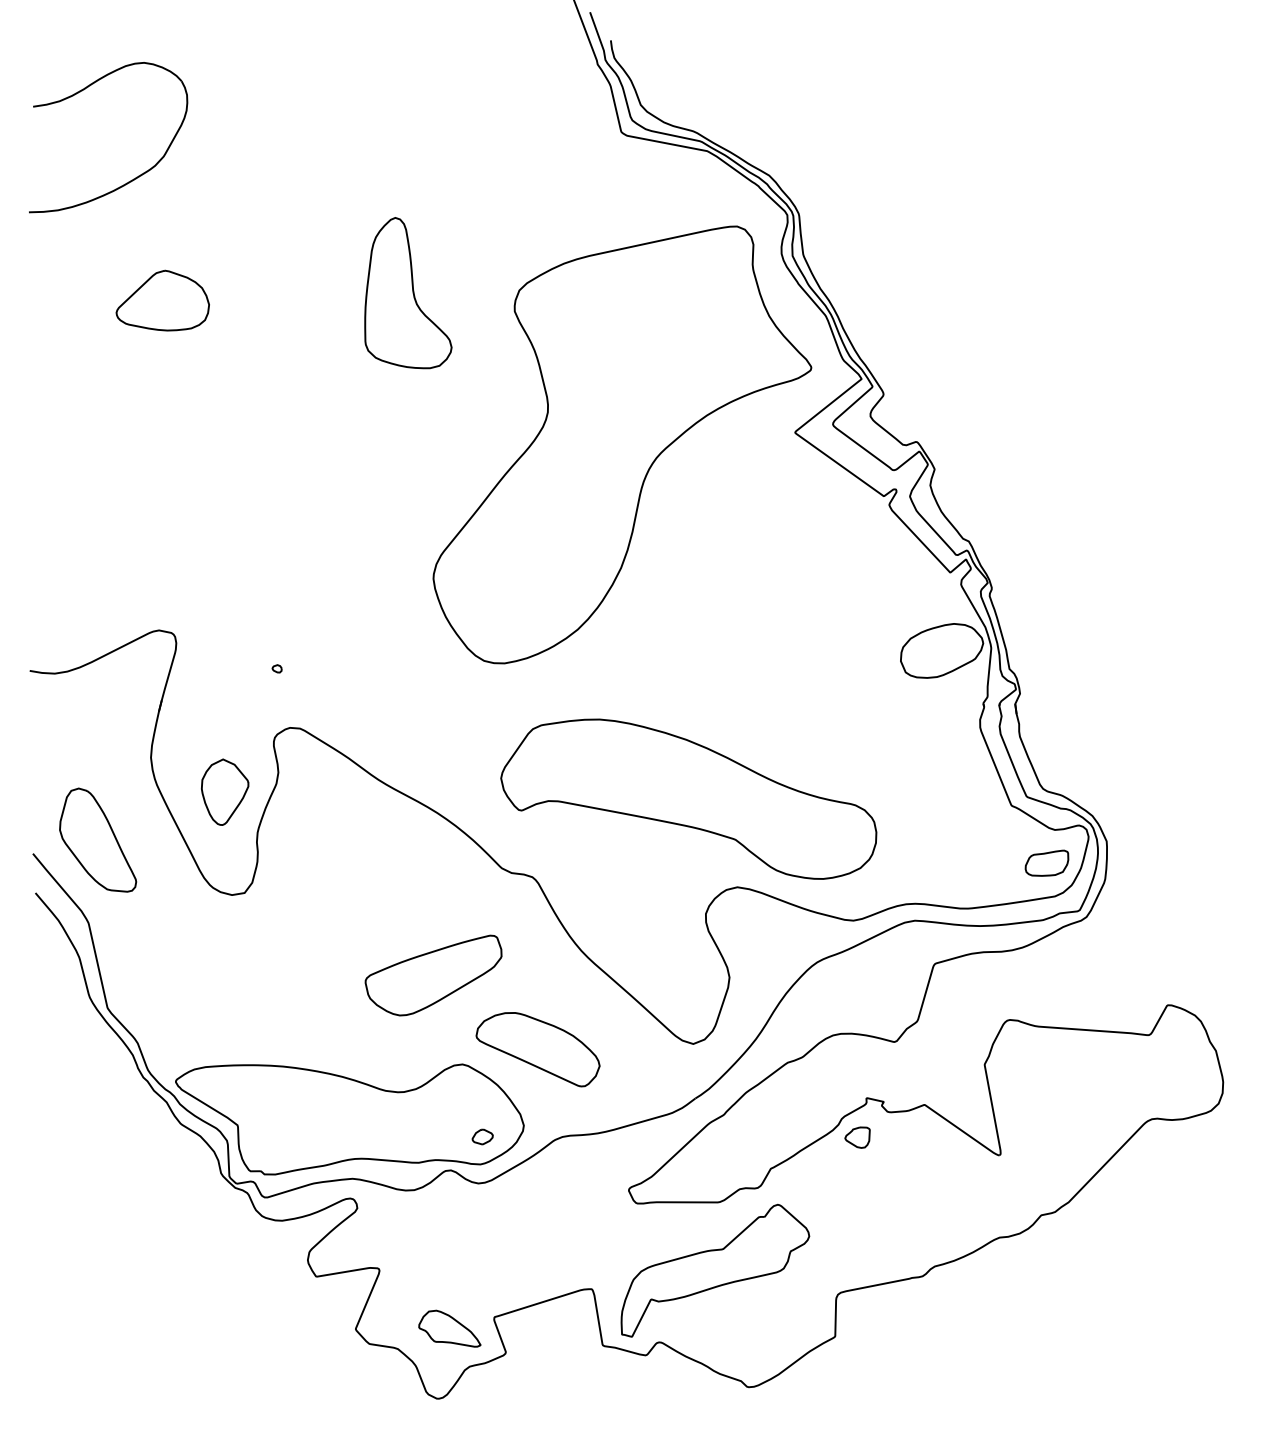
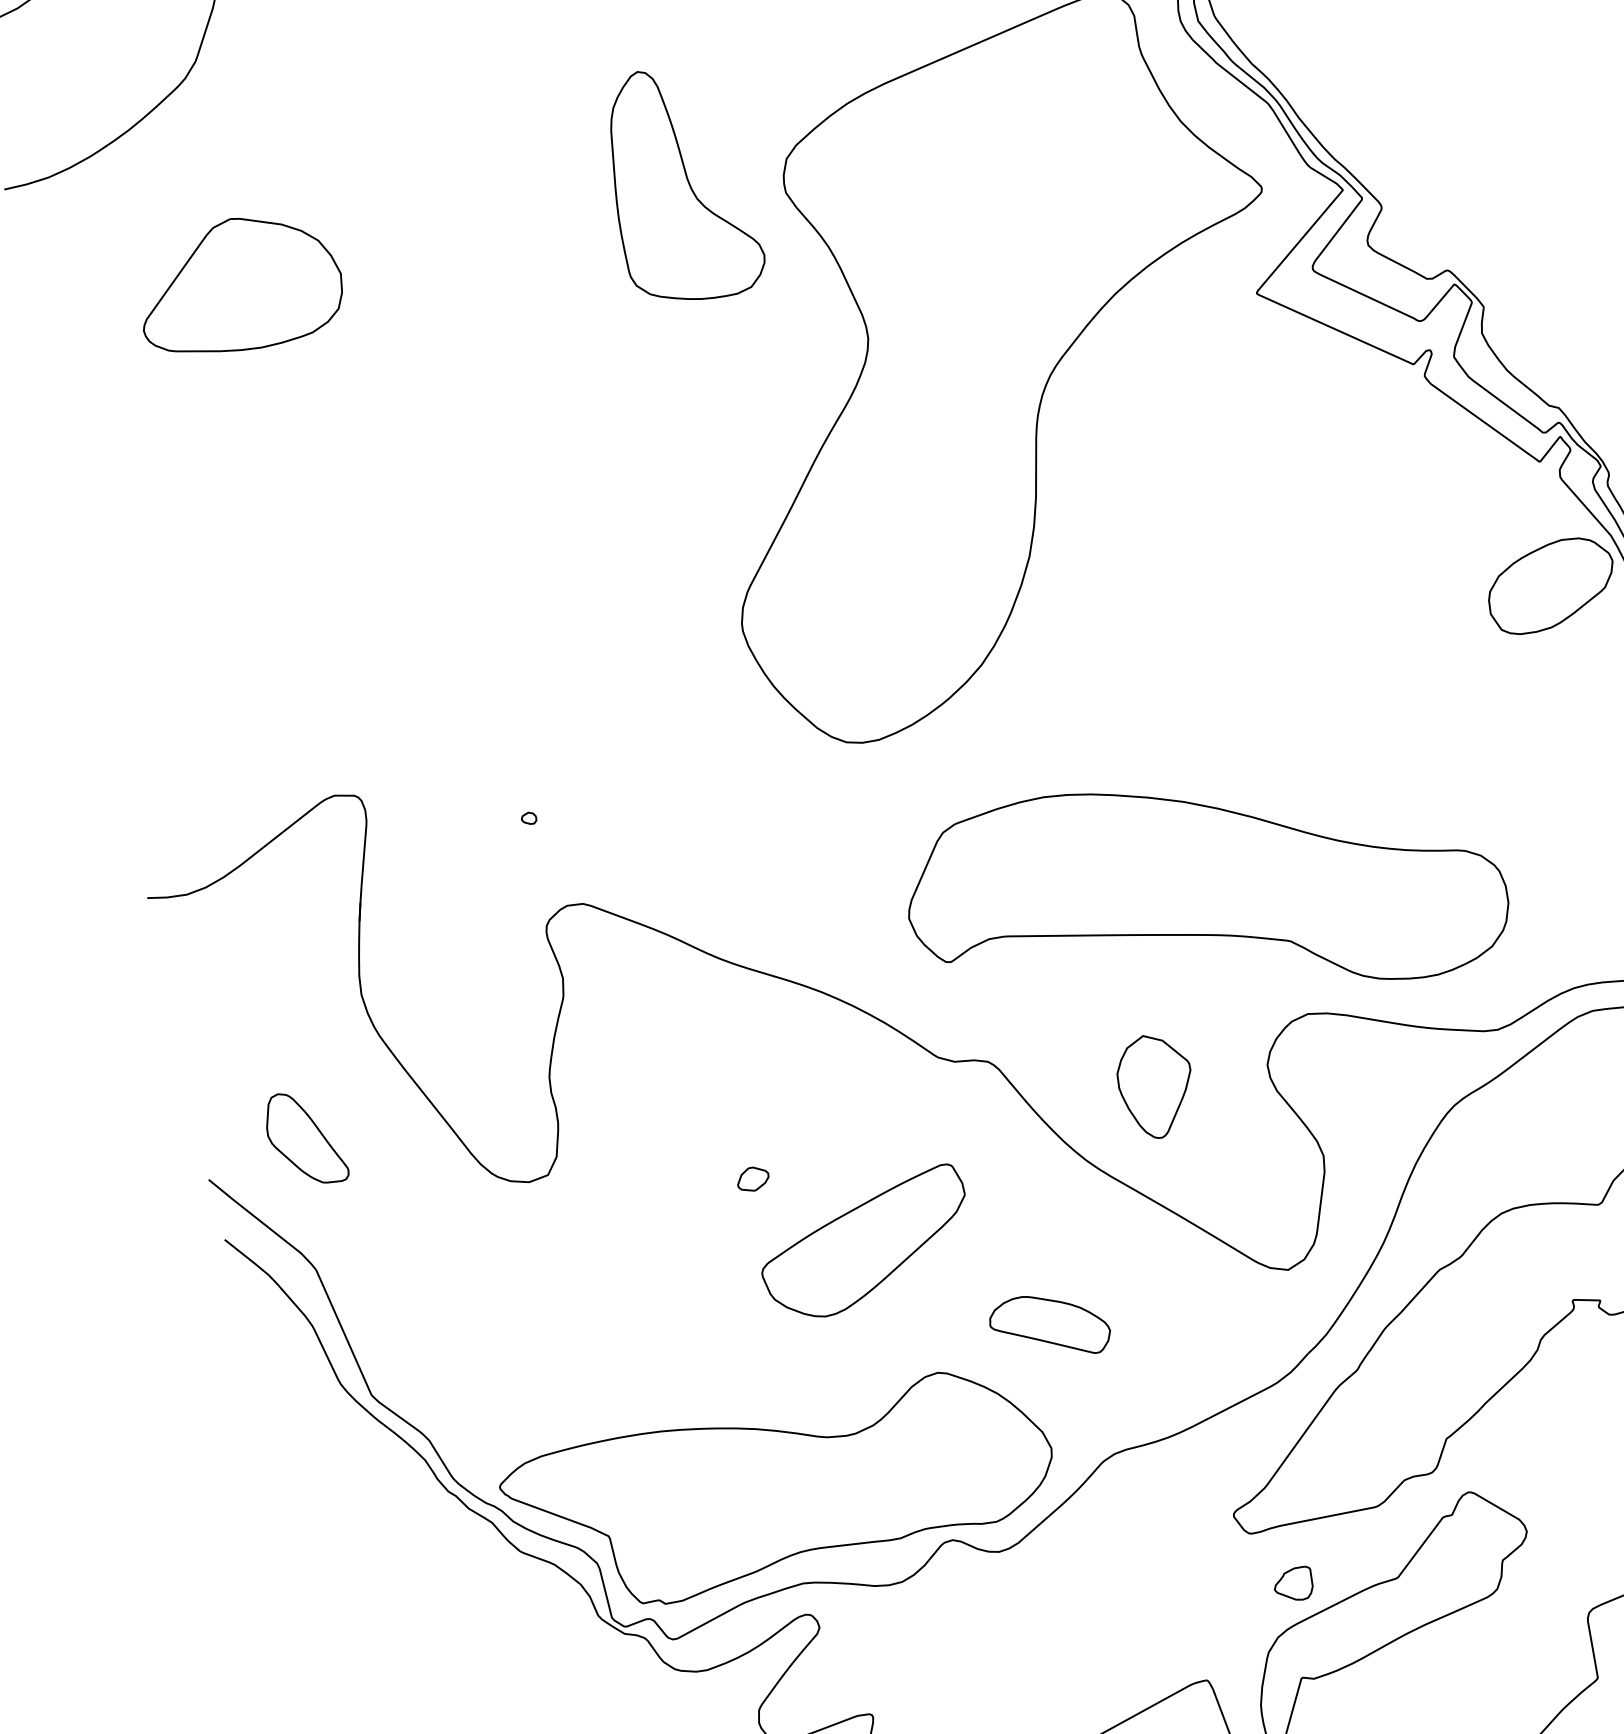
part: (408, 293) -> (681, 184), moved
part: (162, 300) -> (238, 284), size x1.4
part: (225, 791) -> (1156, 1084), moved
part: (98, 839) -> (305, 1137), size x0.6
part: (537, 1049) -> (1049, 1326), size x0.6
part: (482, 1136) -> (752, 1178), moved
part: (857, 1137) -> (1293, 1584), moved

